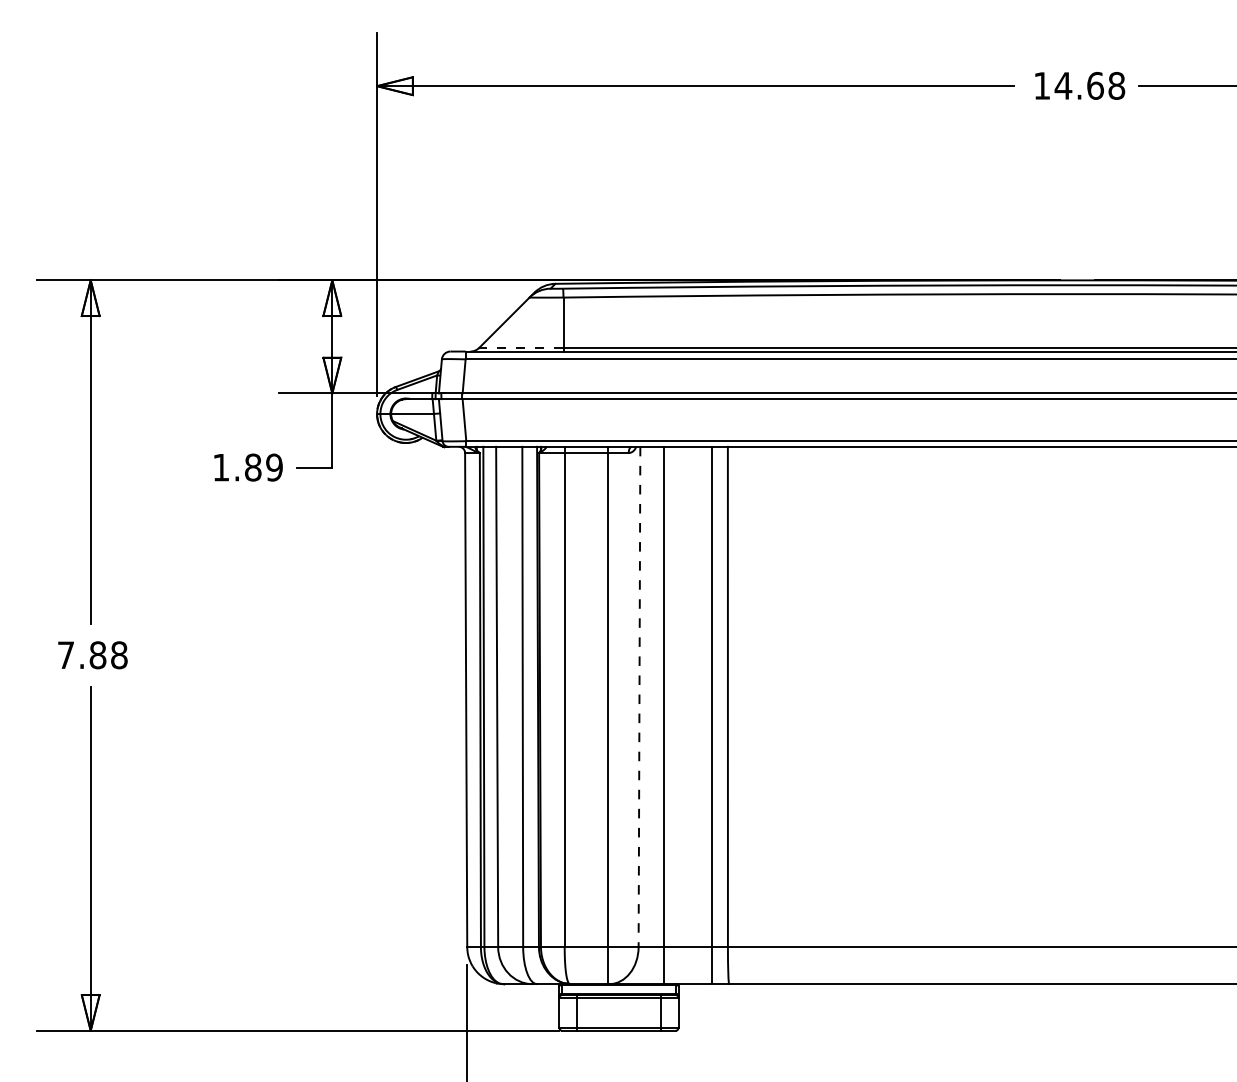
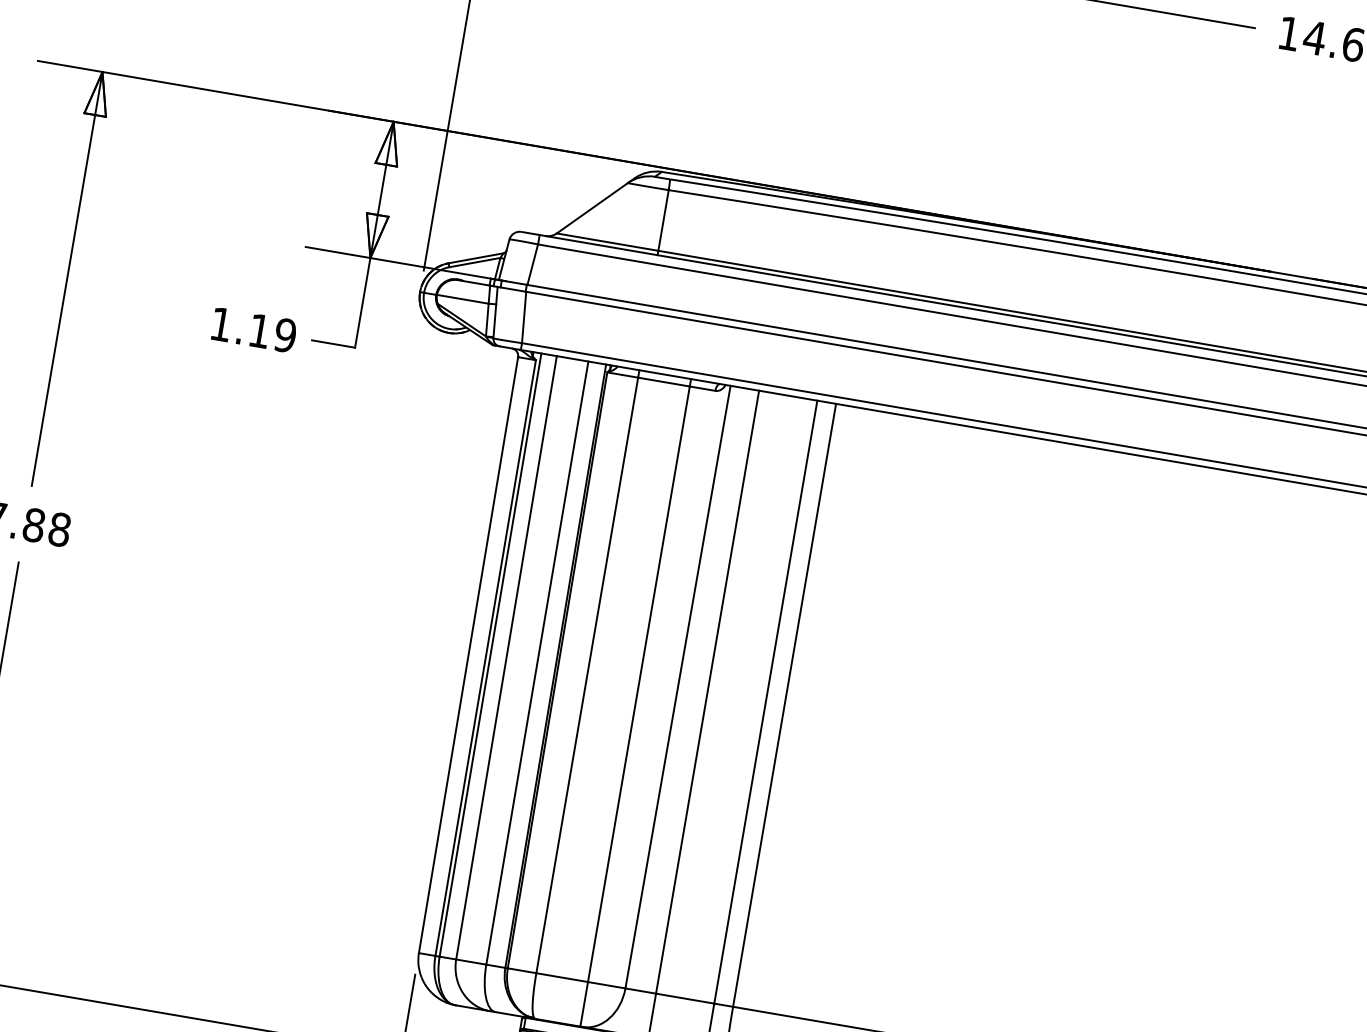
line: (520, 347) -> (606, 241), dashed -> solid
text: (253, 467) -> (260, 331), 1.89 -> 1.19
line: (639, 697) -> (677, 687), dashed -> solid

